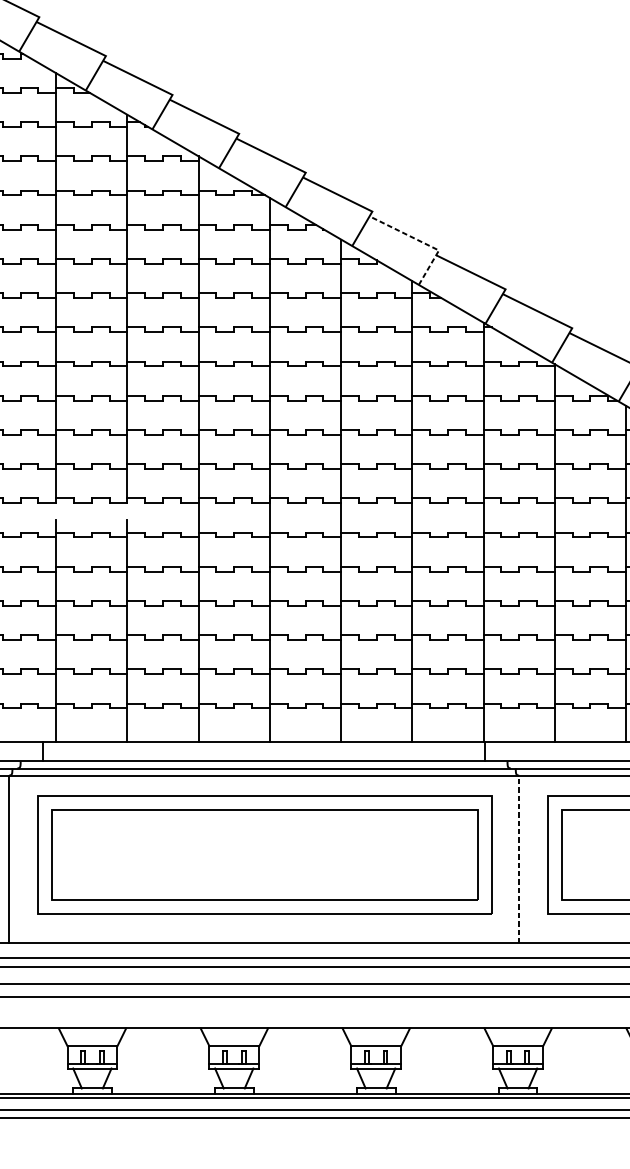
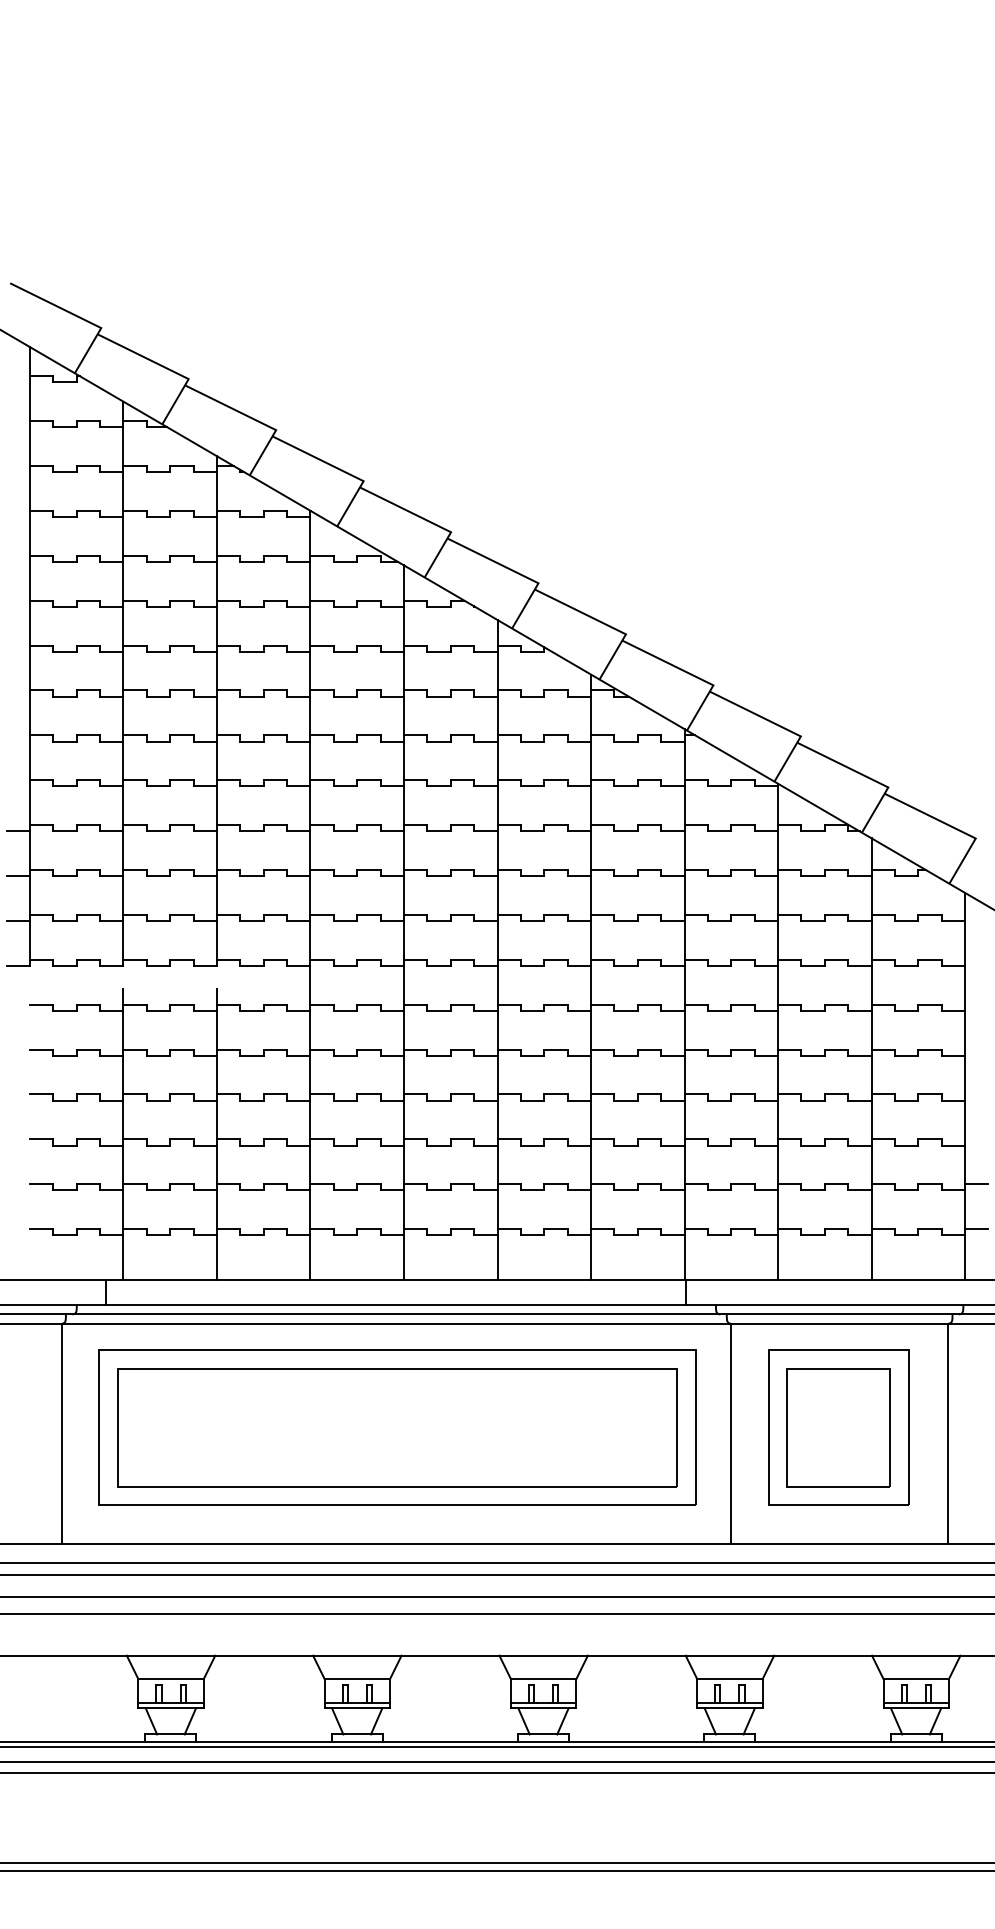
line: (422, 242) -> (604, 623), dashed -> solid
line: (519, 859) -> (731, 1433), dashed -> solid

